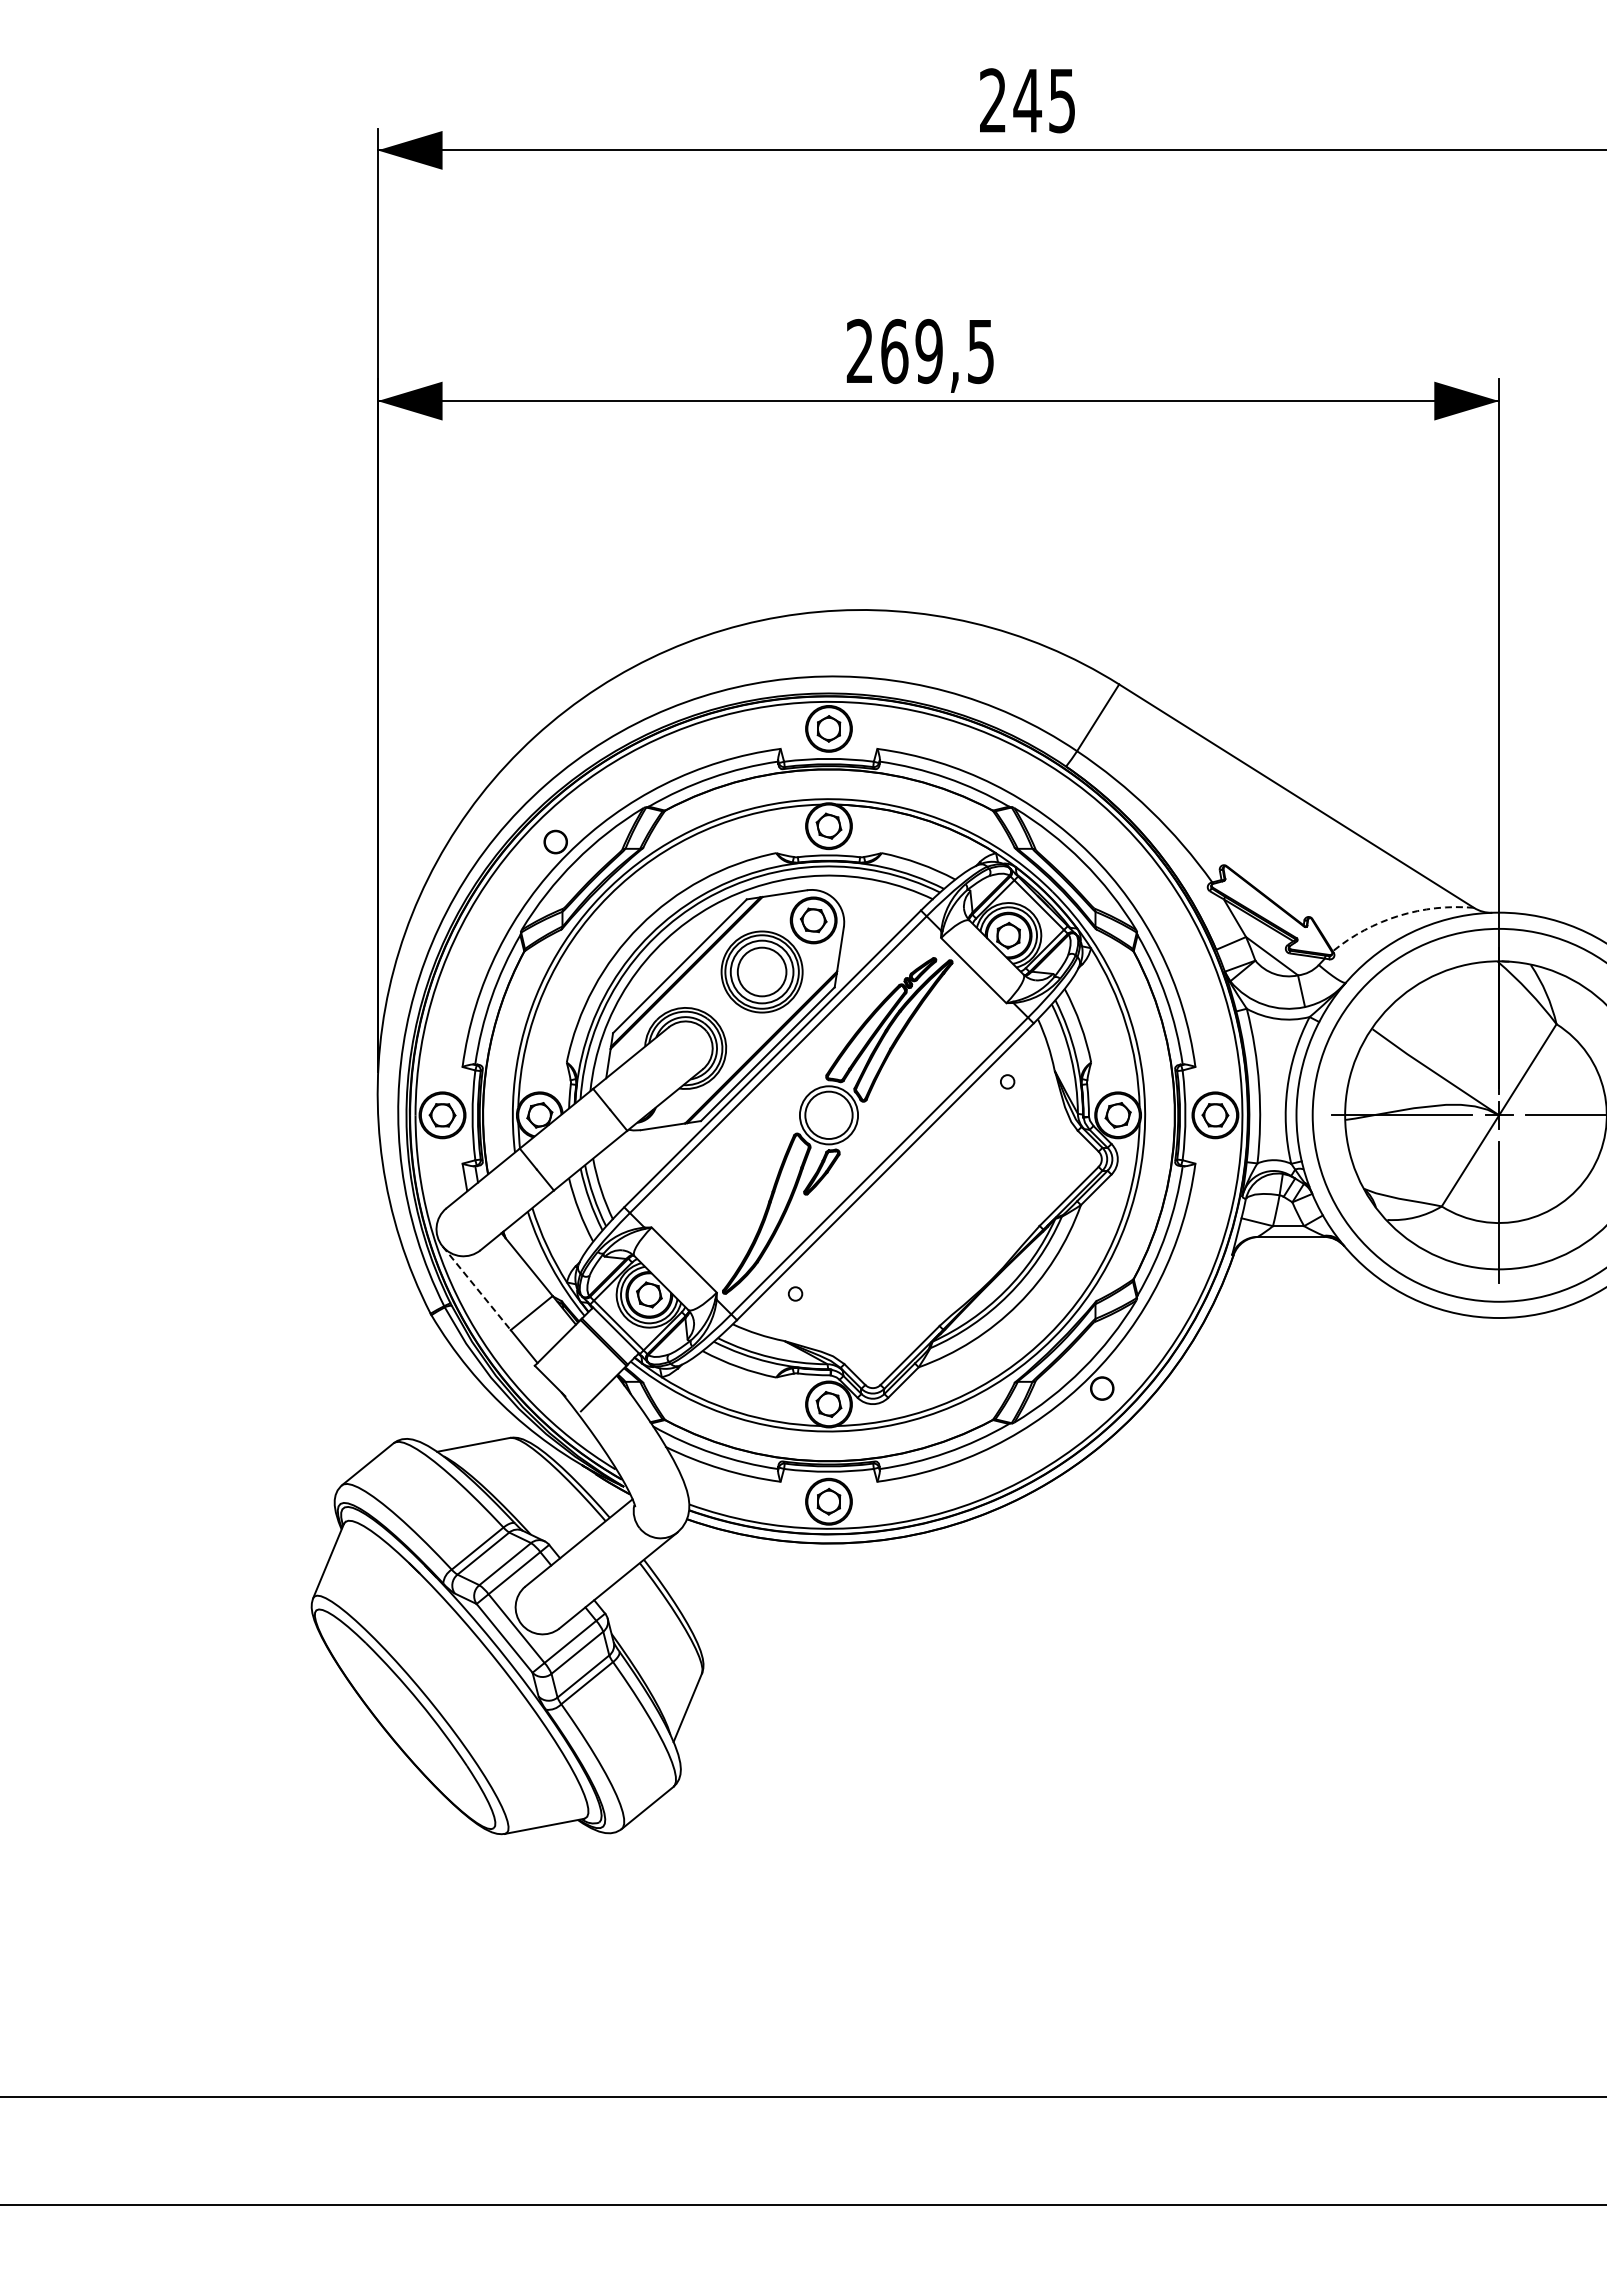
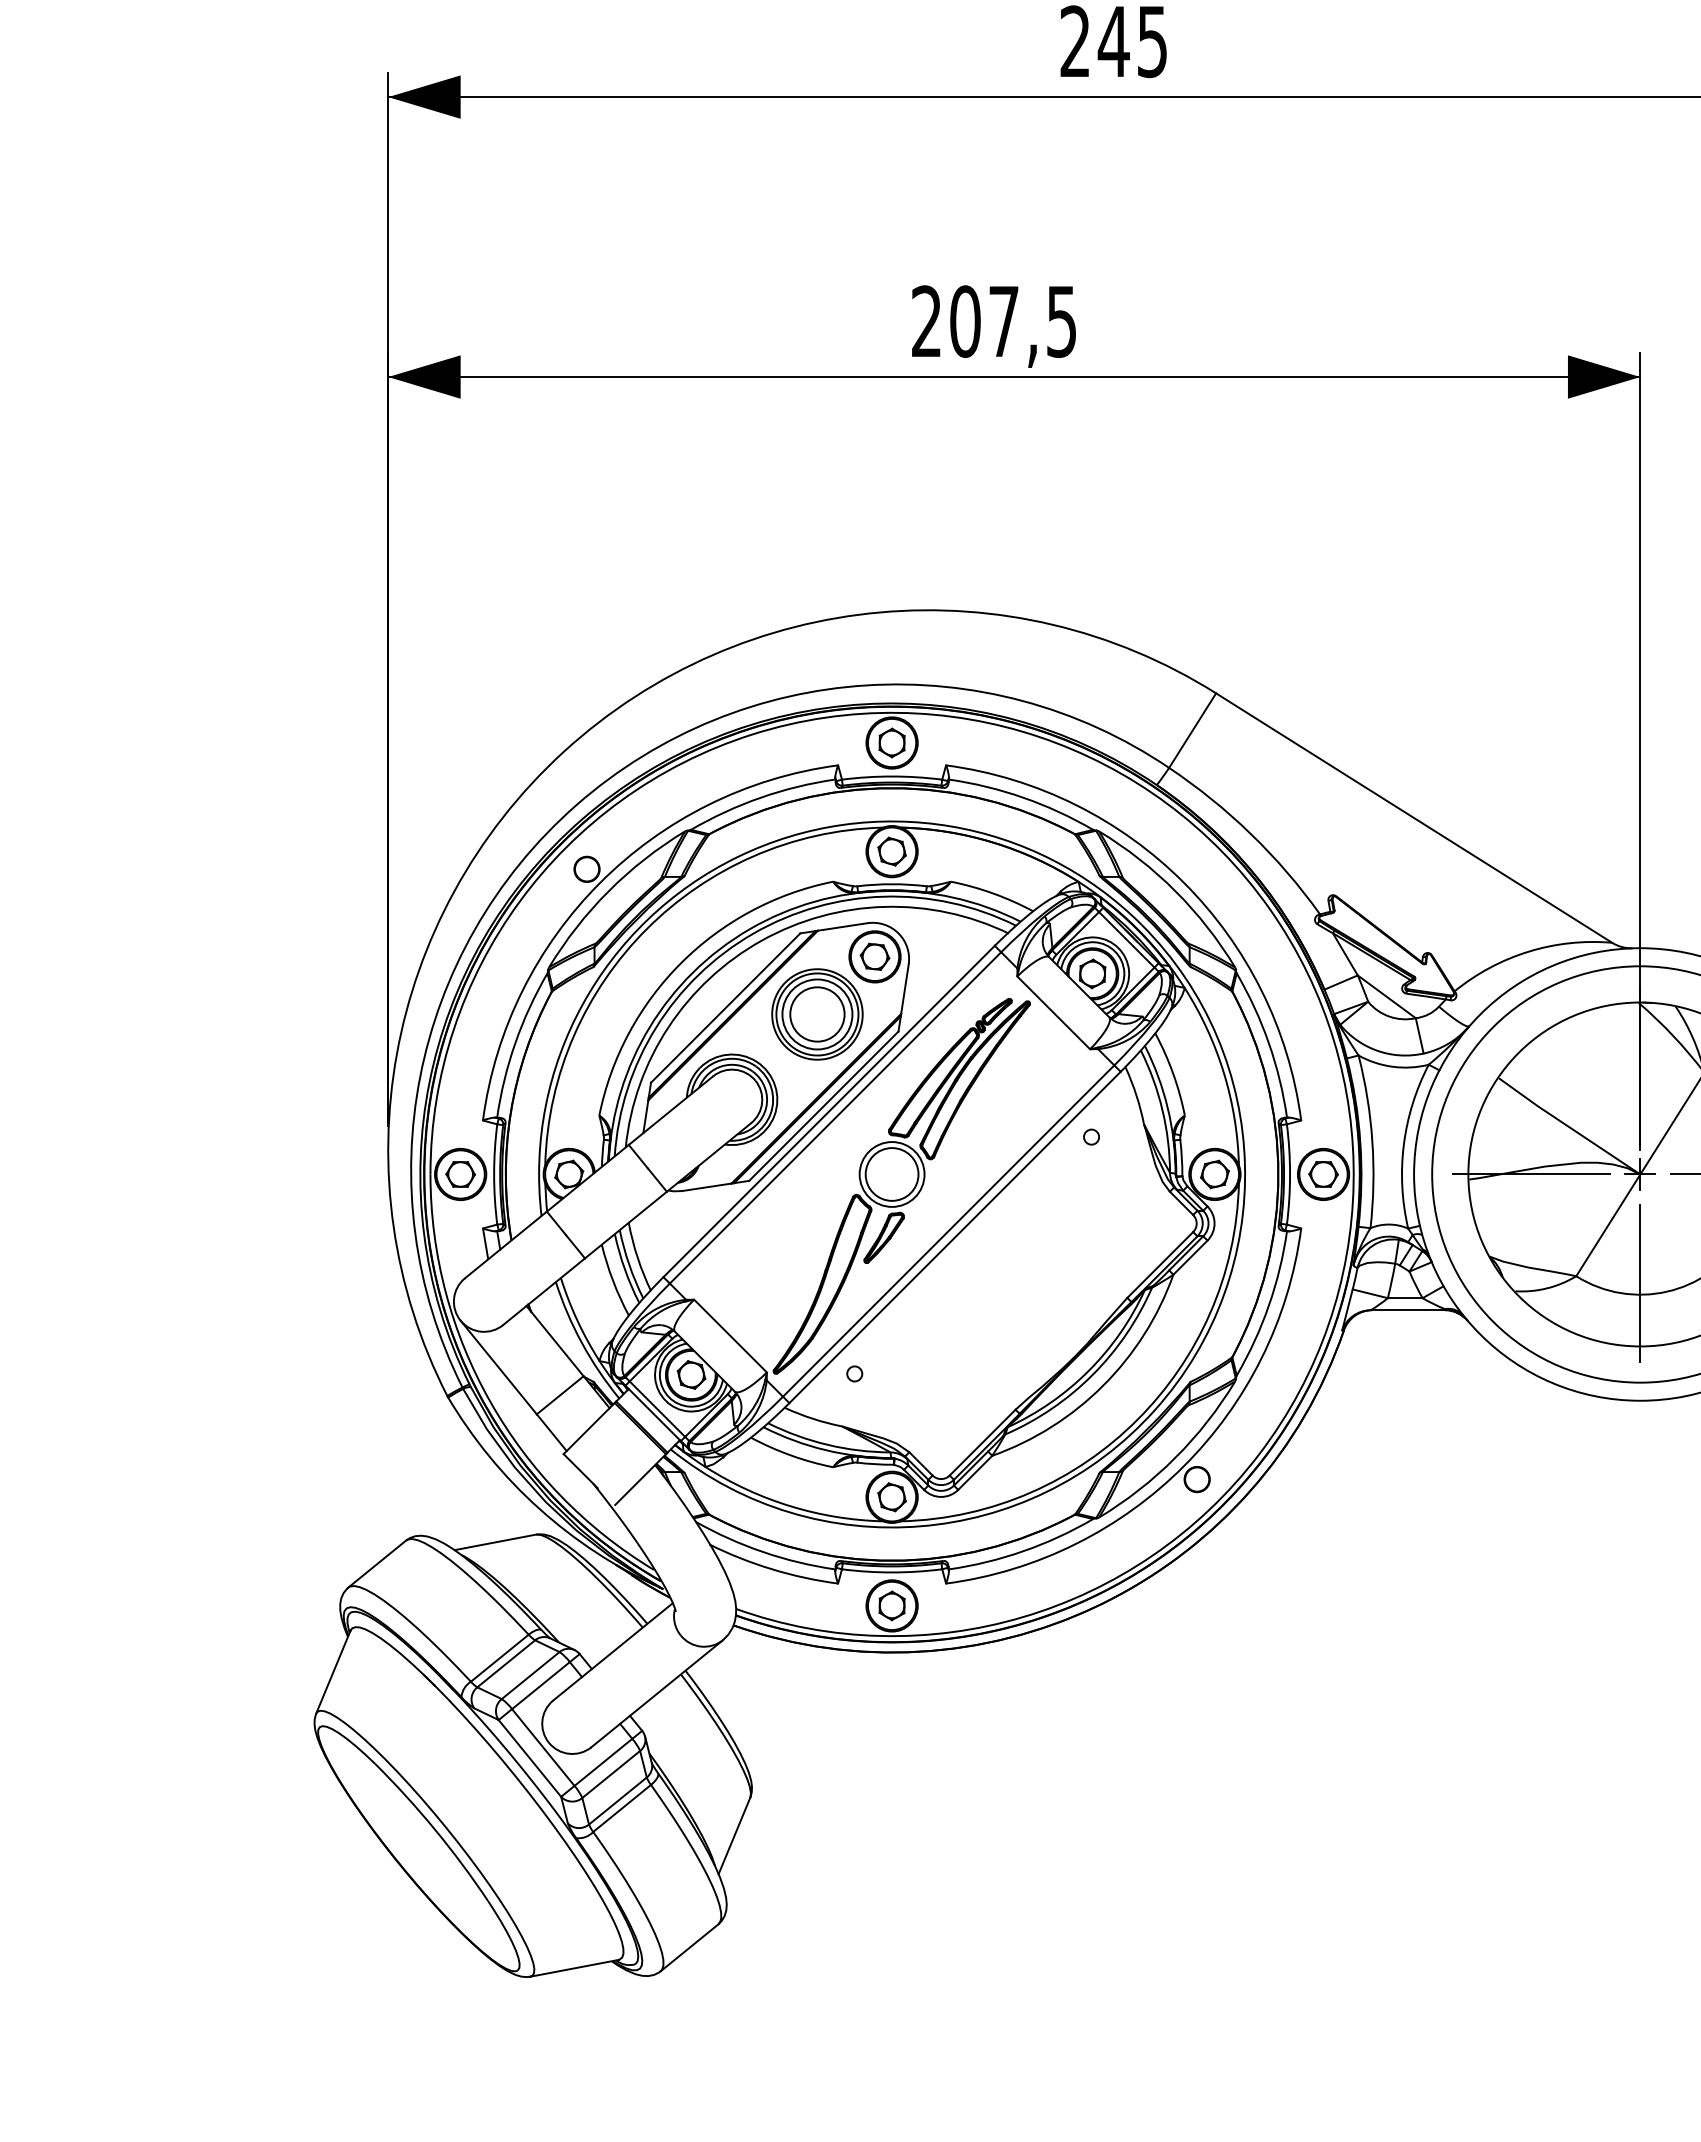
text: (911, 351) -> (984, 321), 269,5 -> 207,5
arc: (1399, 915) -> (1529, 951), dashed -> solid
line: (476, 1288) -> (498, 1367), dashed -> solid

